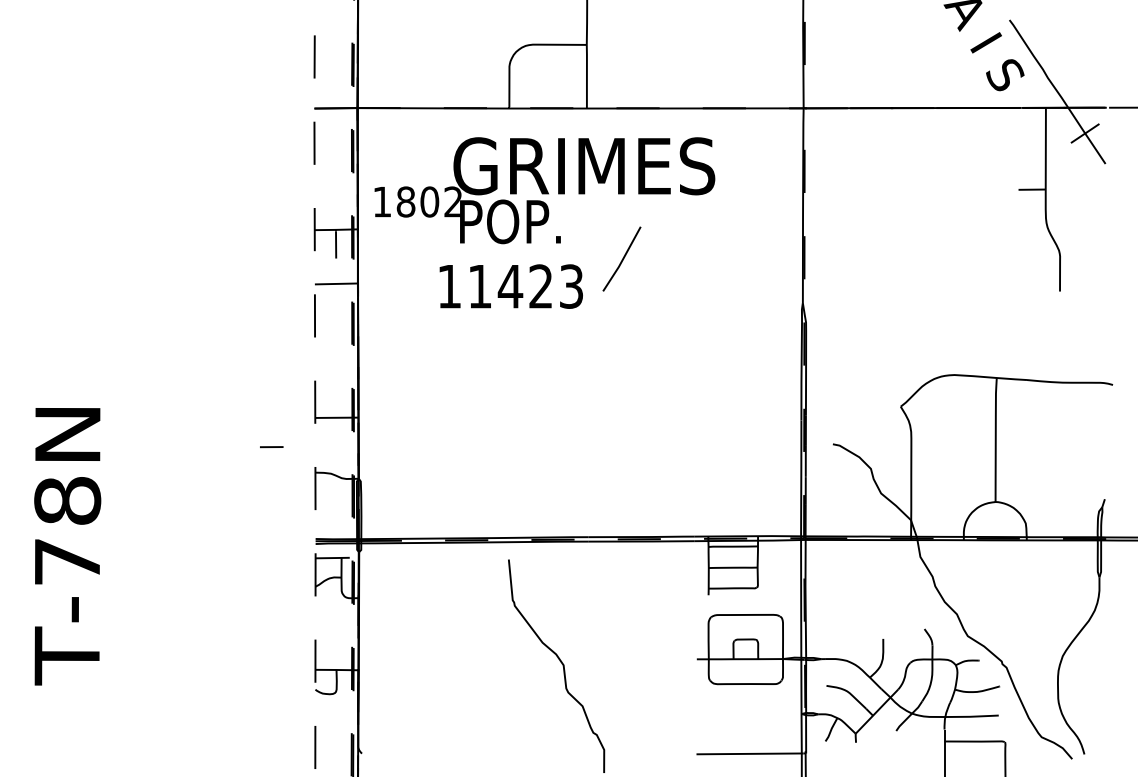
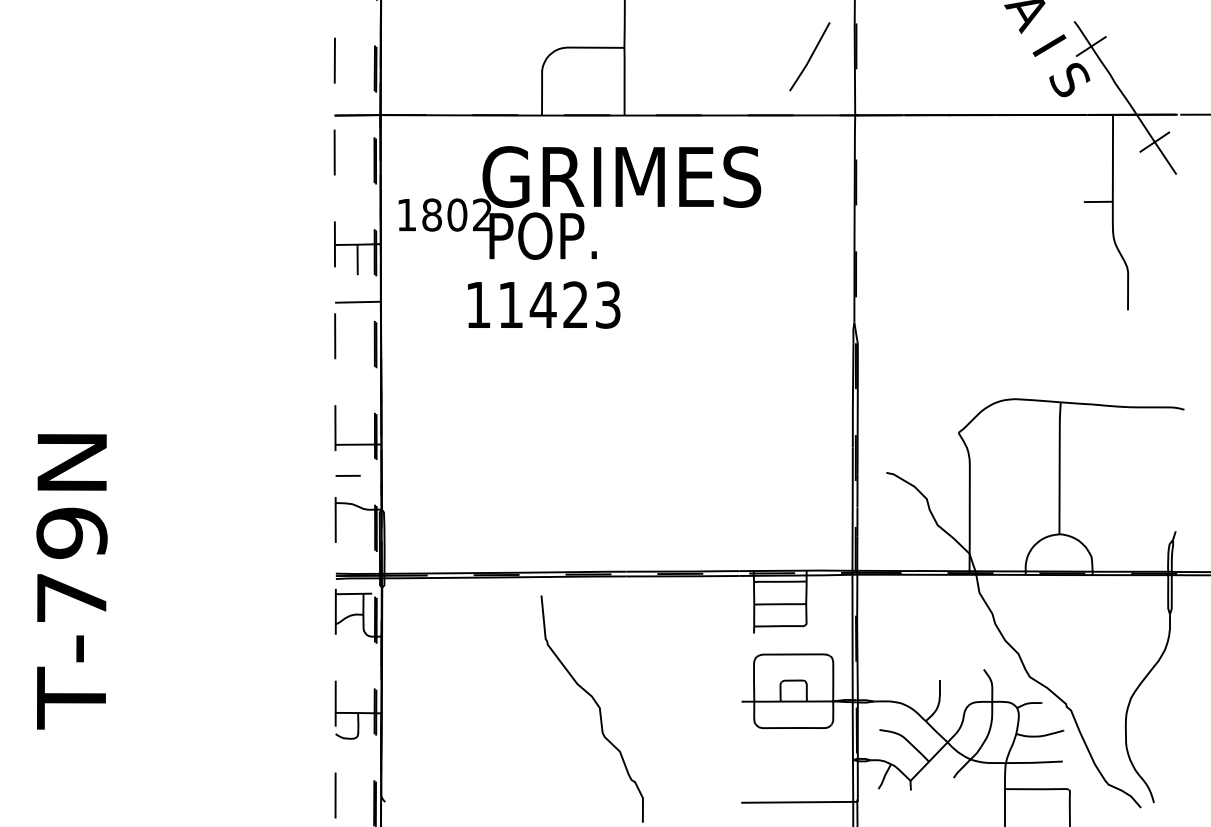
line: (1024, 43) -> (1090, 46), added
line: (622, 258) -> (810, 56), moved
line: (271, 446) -> (347, 475), moved
text: (67, 500) -> (71, 532), T-78N -> T-79N

